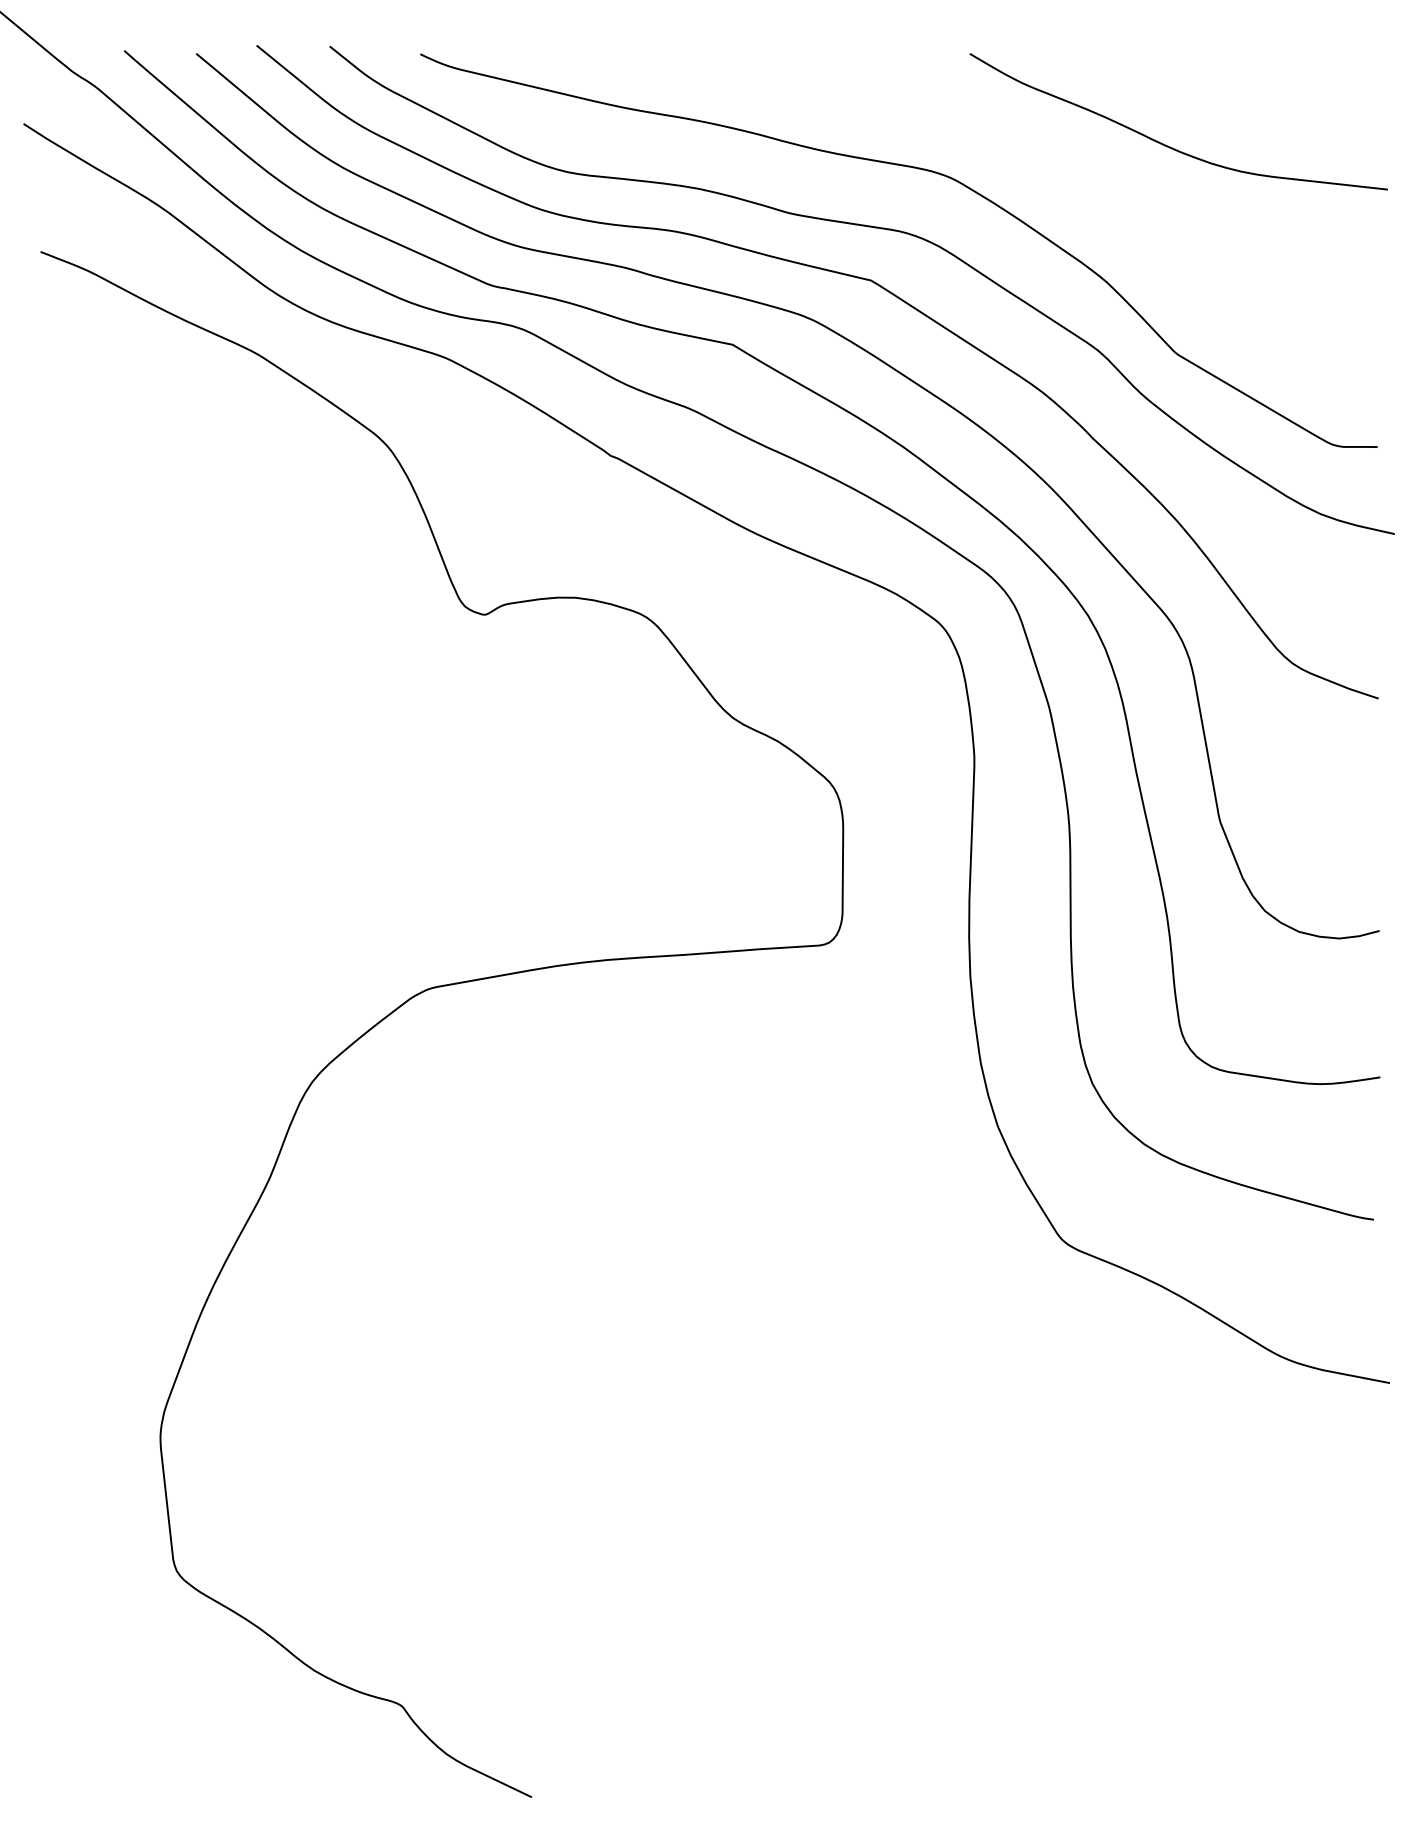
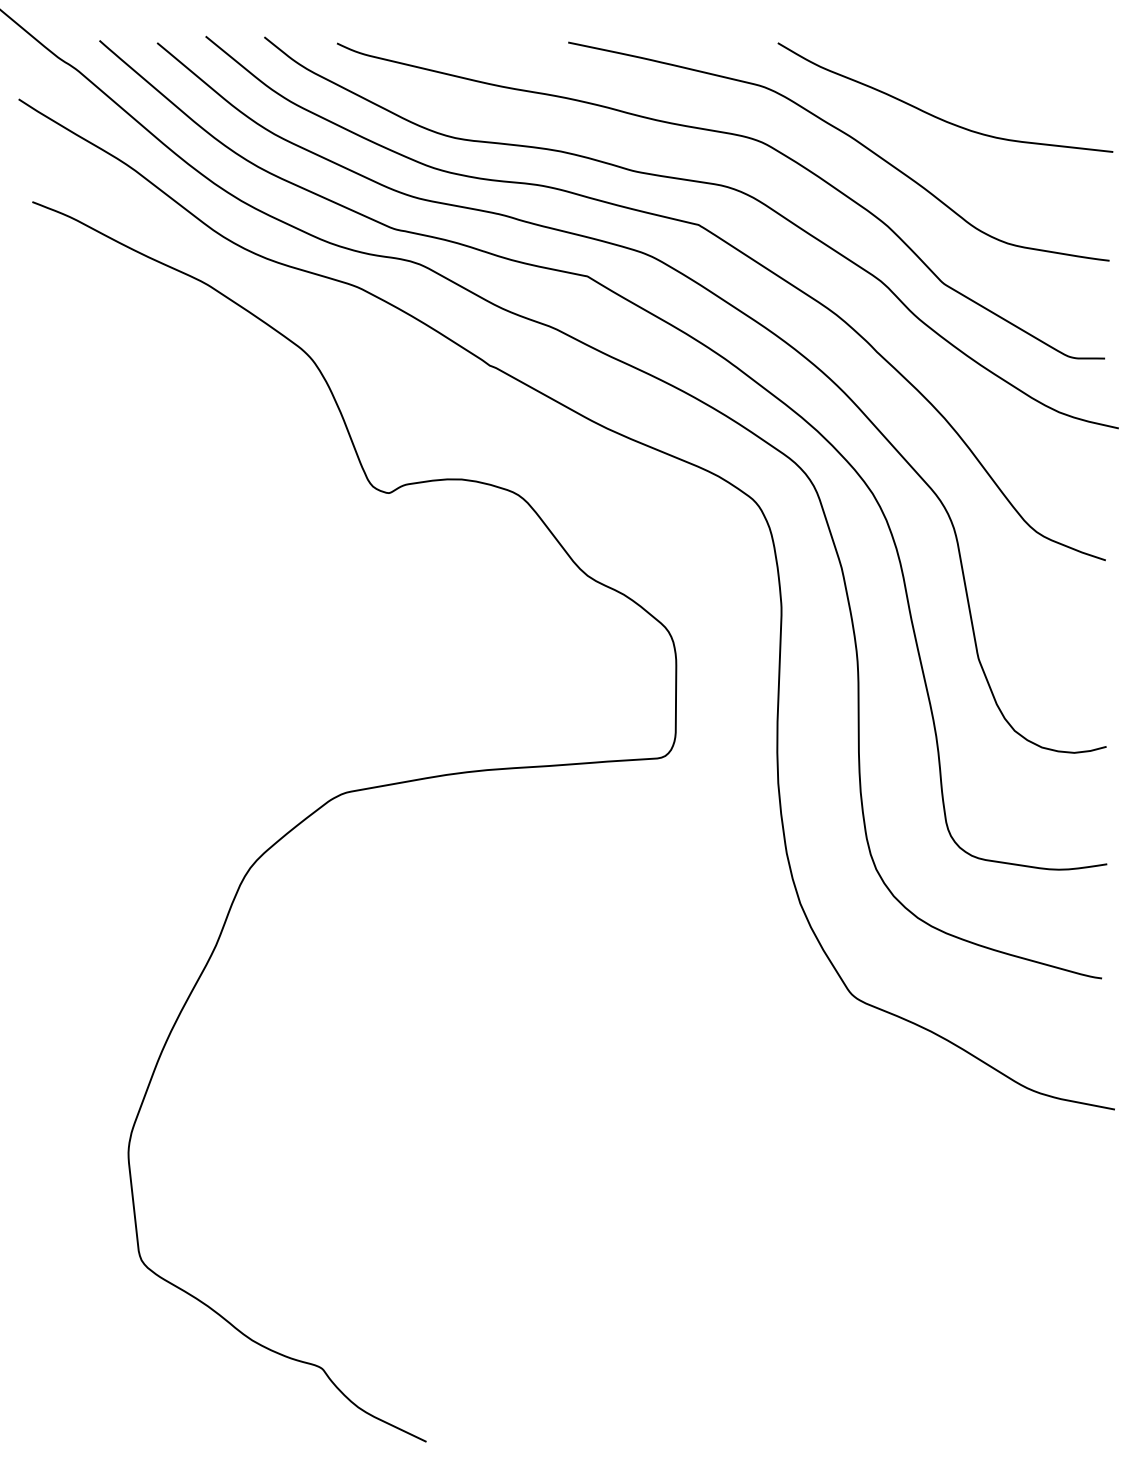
curve: (1056, 169) -> (847, 135), added

